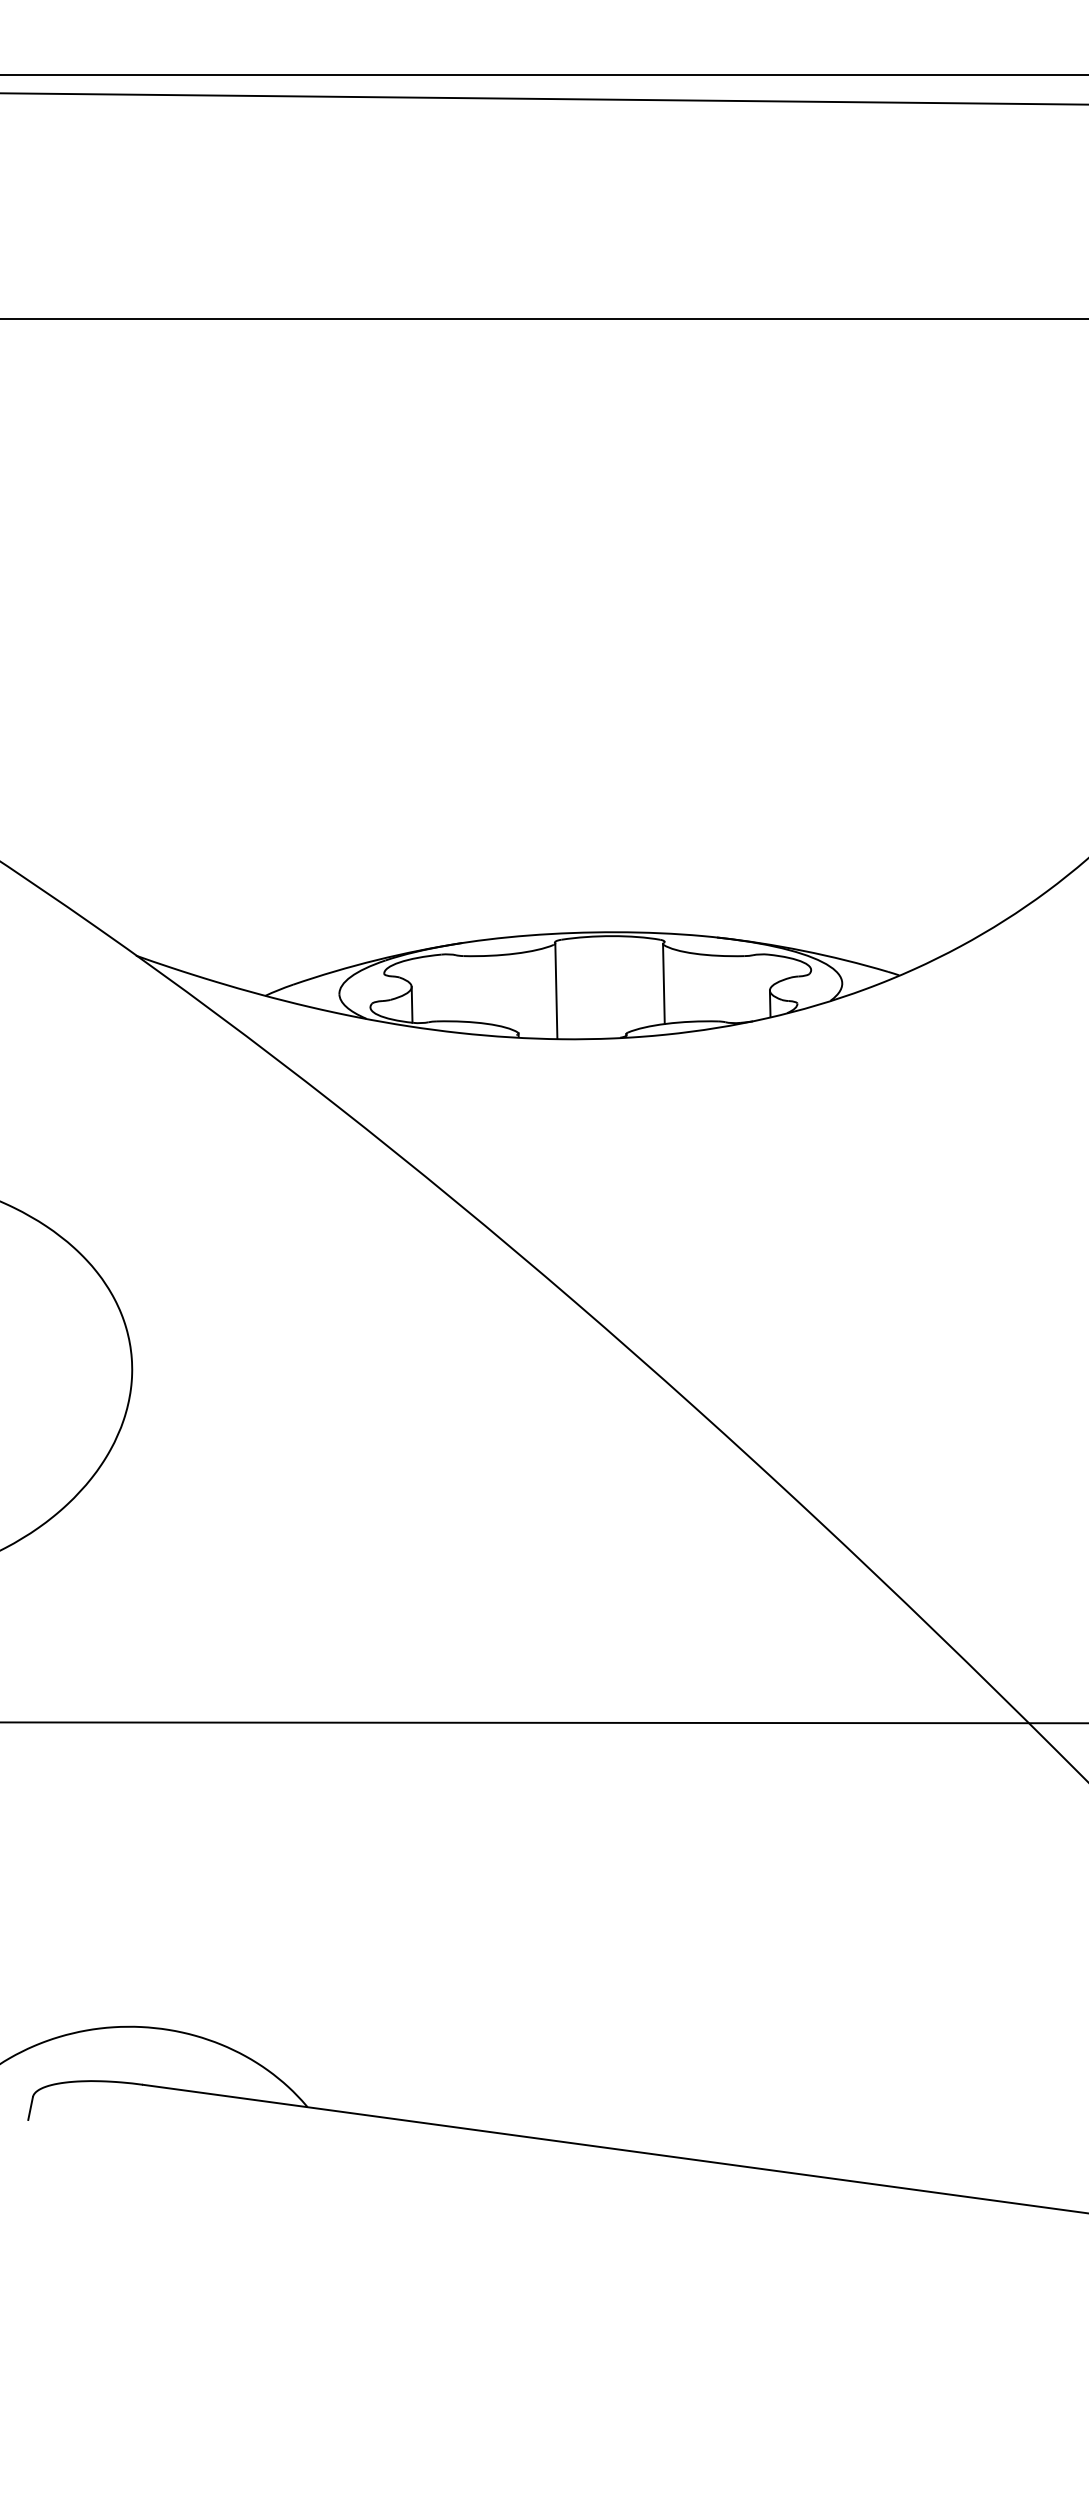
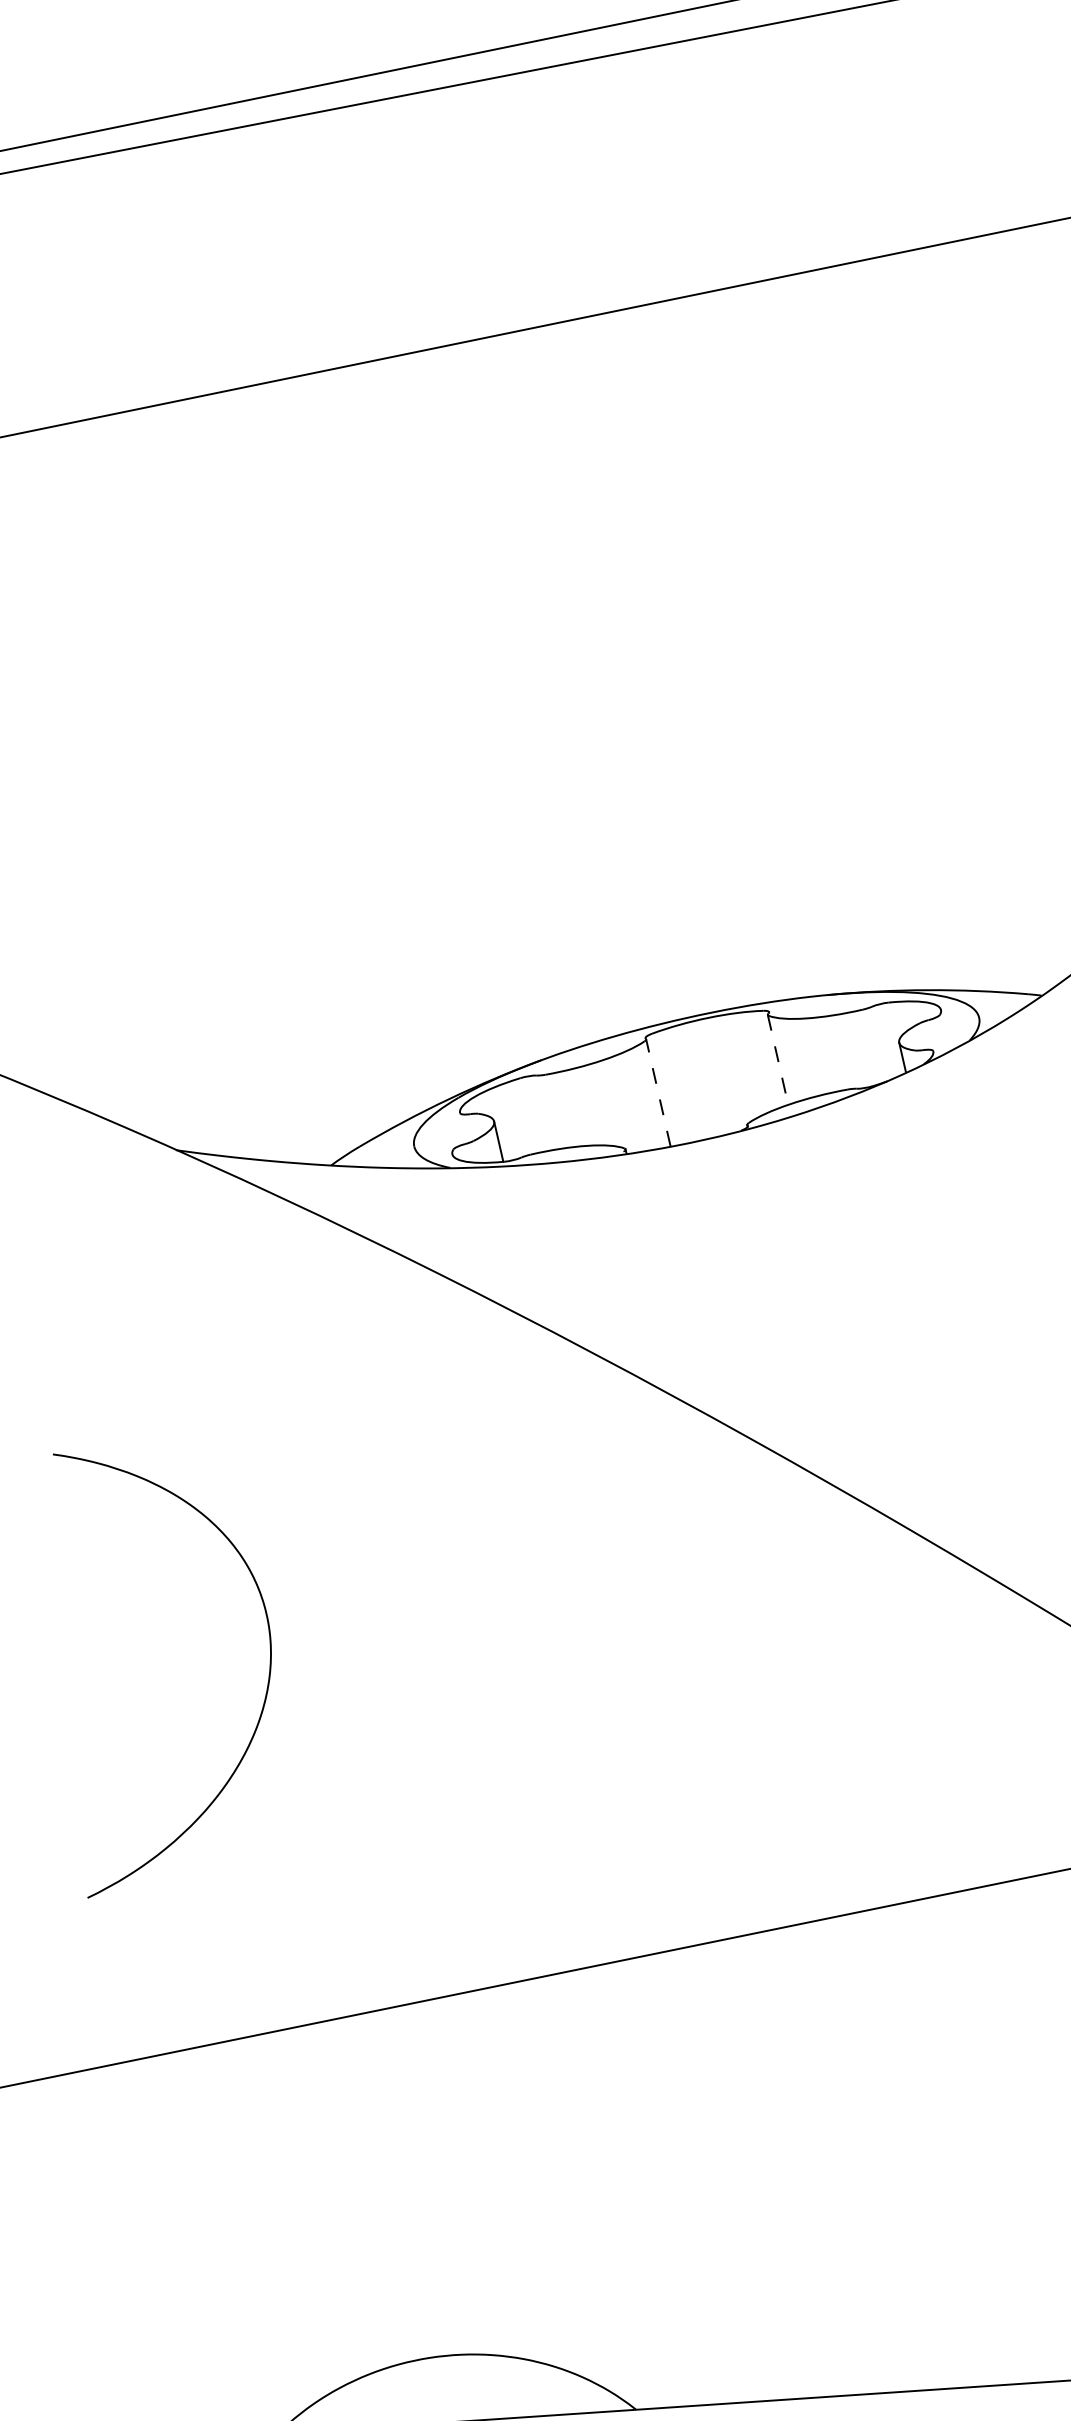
line: (663, 984) -> (777, 1060), solid -> dashed
line: (556, 991) -> (658, 1093), solid -> dashed

